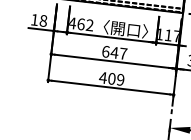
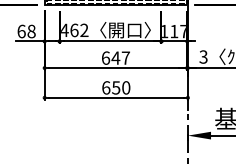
text: (34, 19) -> (21, 31), 18 -> 68
text: (111, 78) -> (115, 87), 409 -> 650

